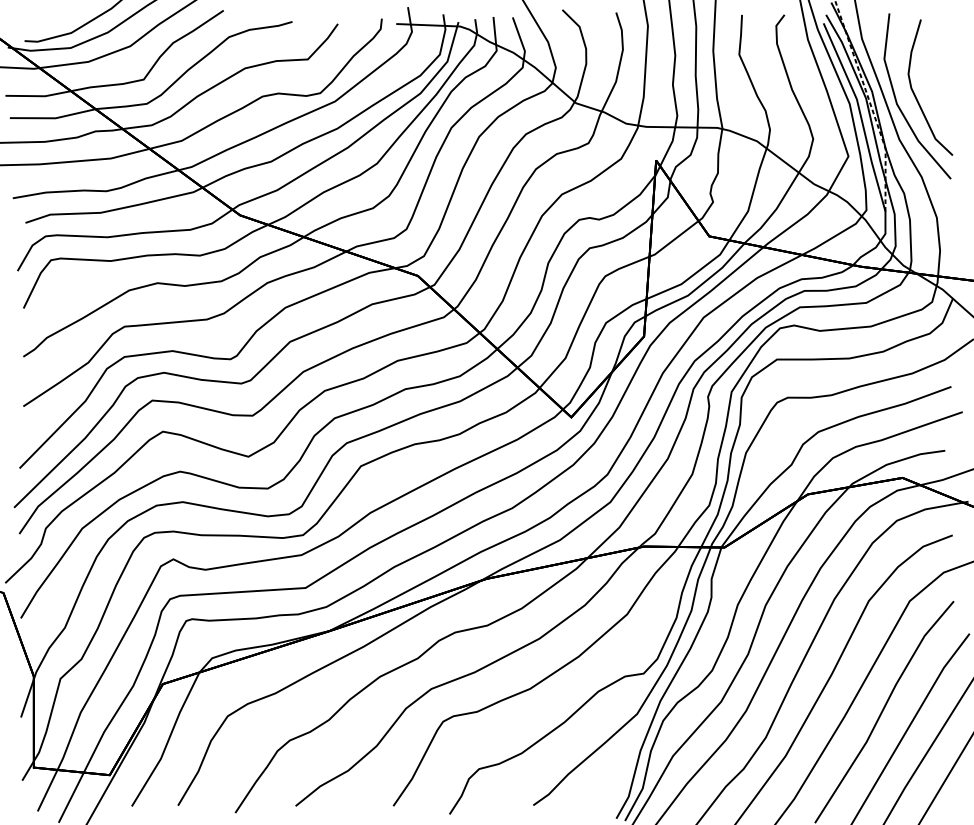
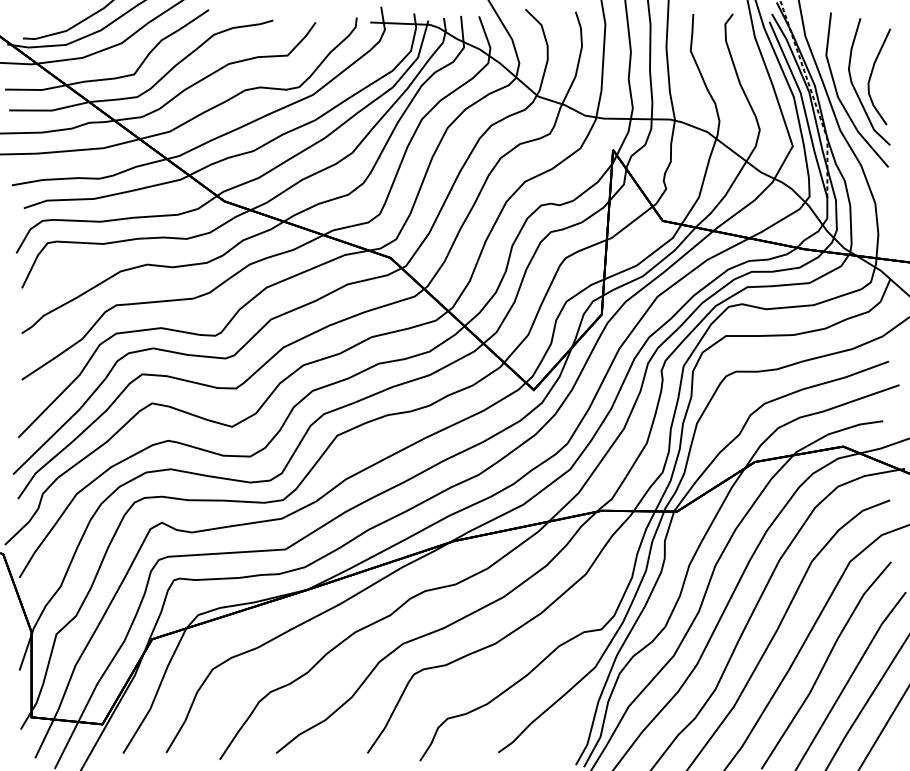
curve: (933, 79) -> (872, 74), added

